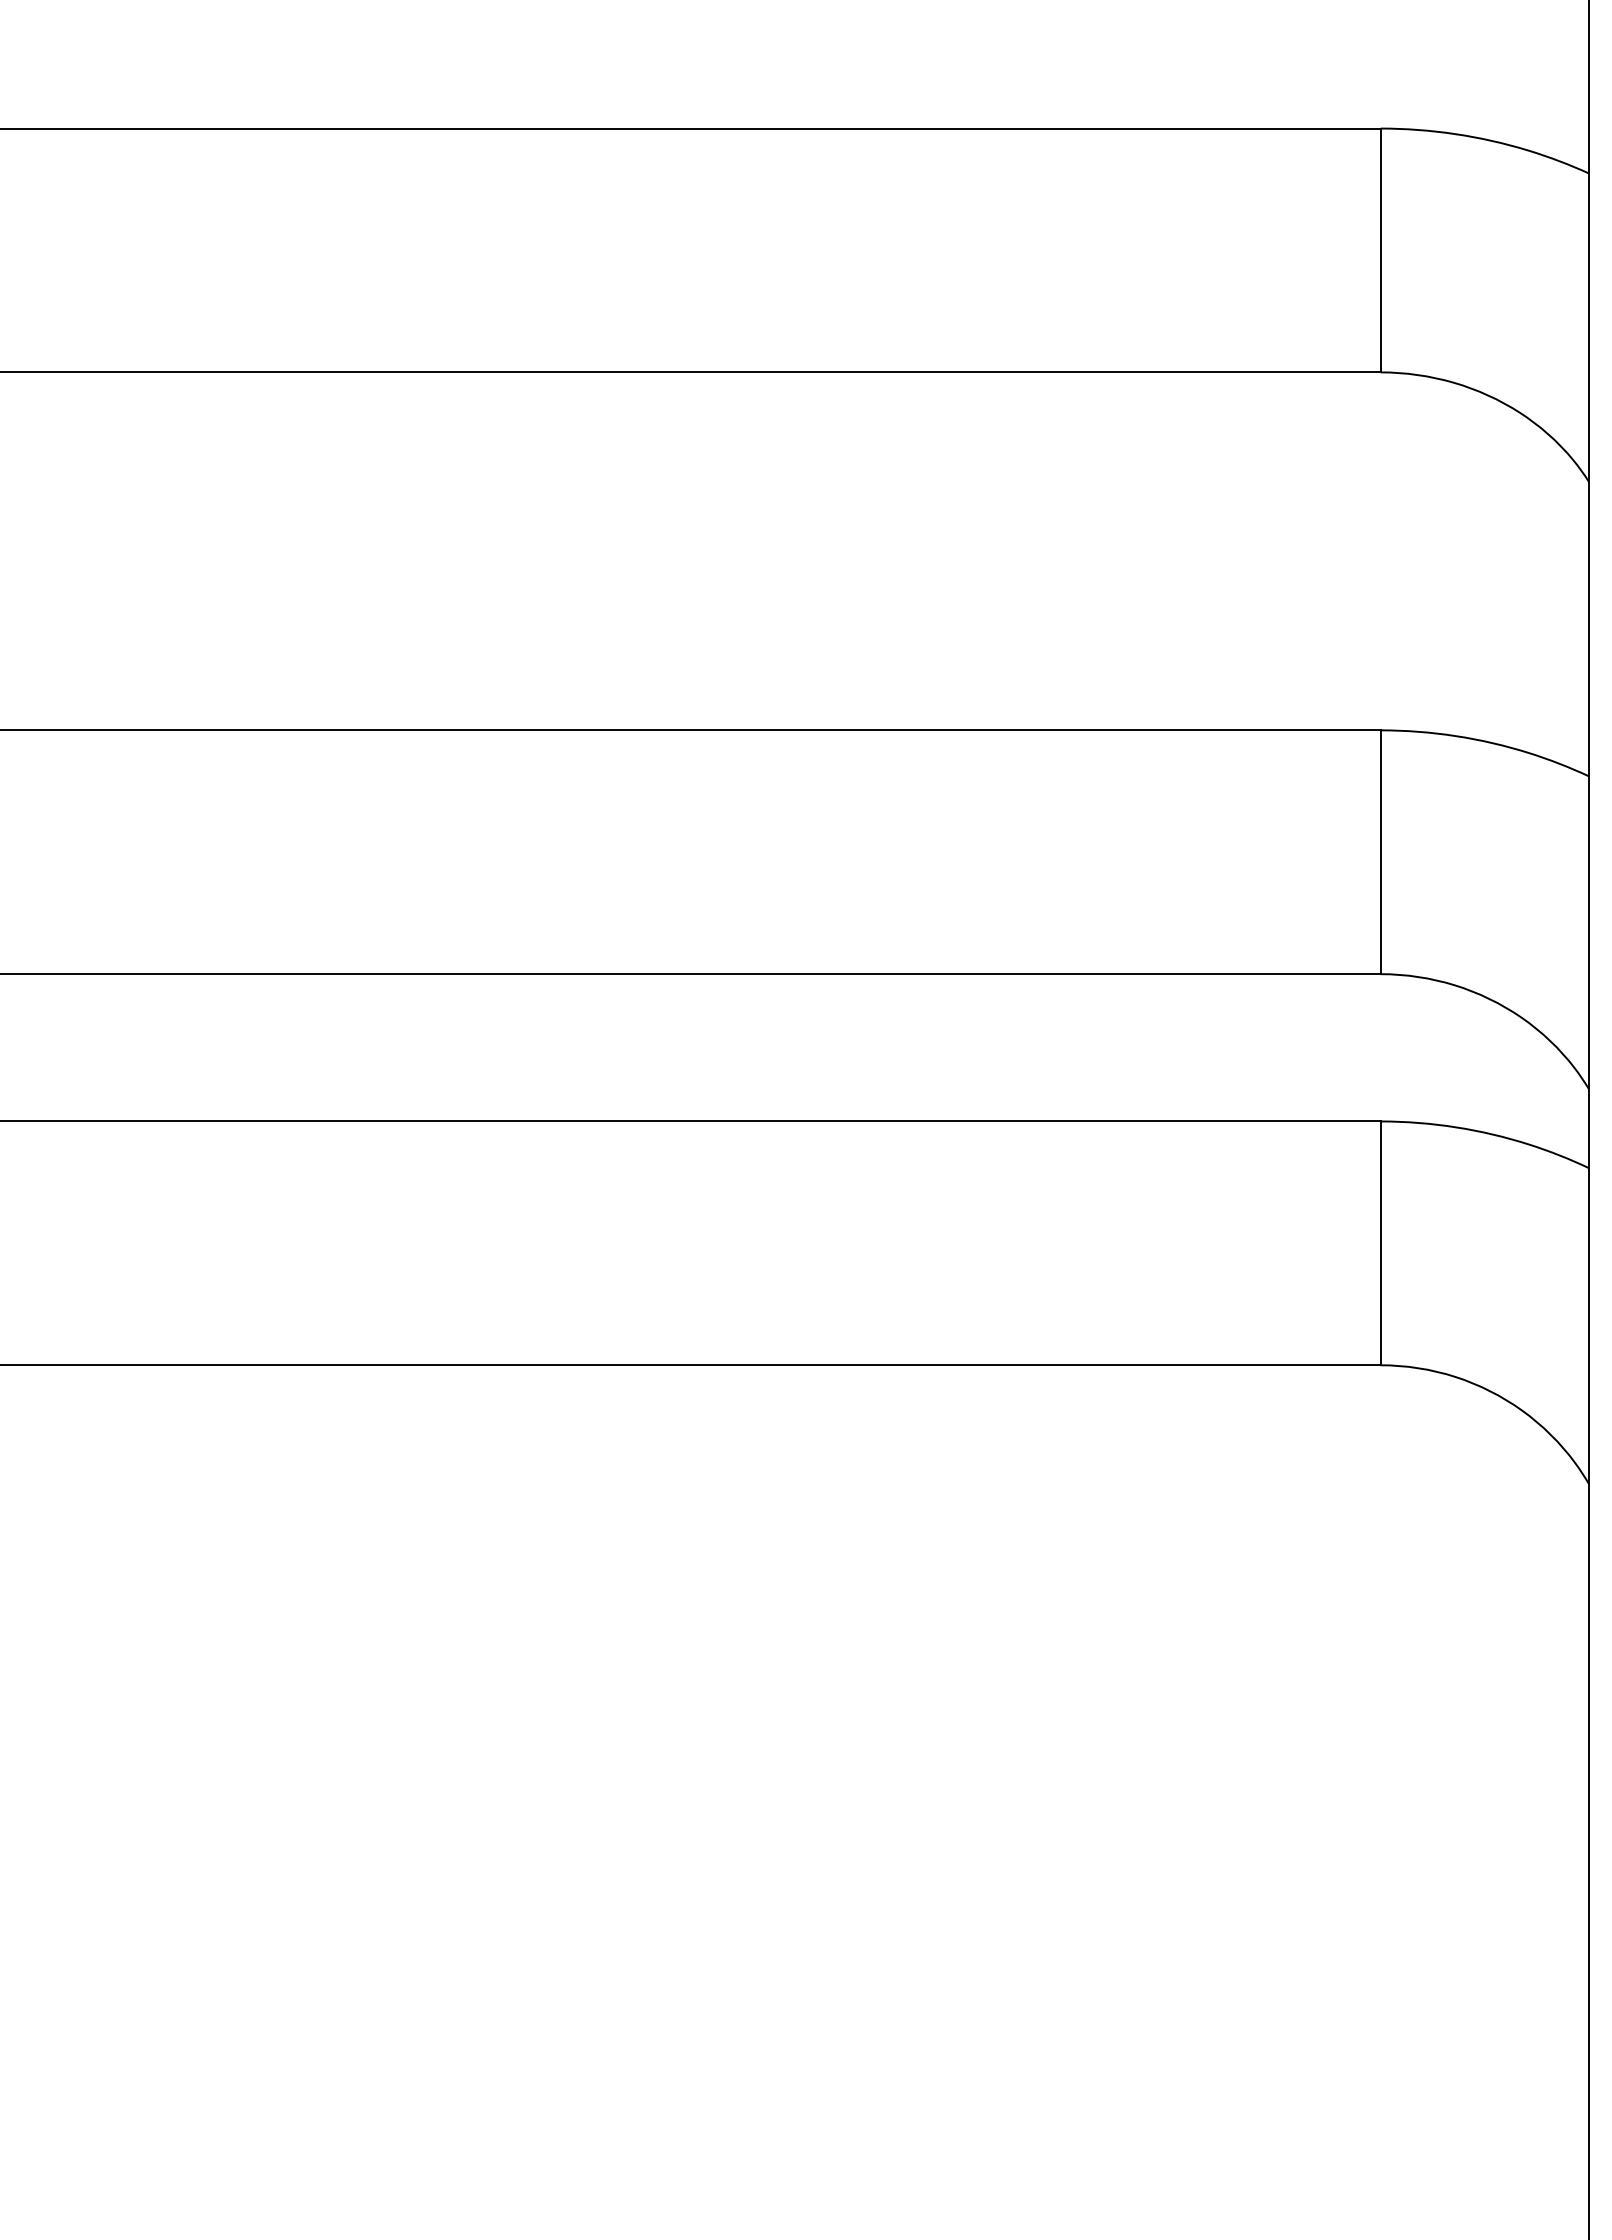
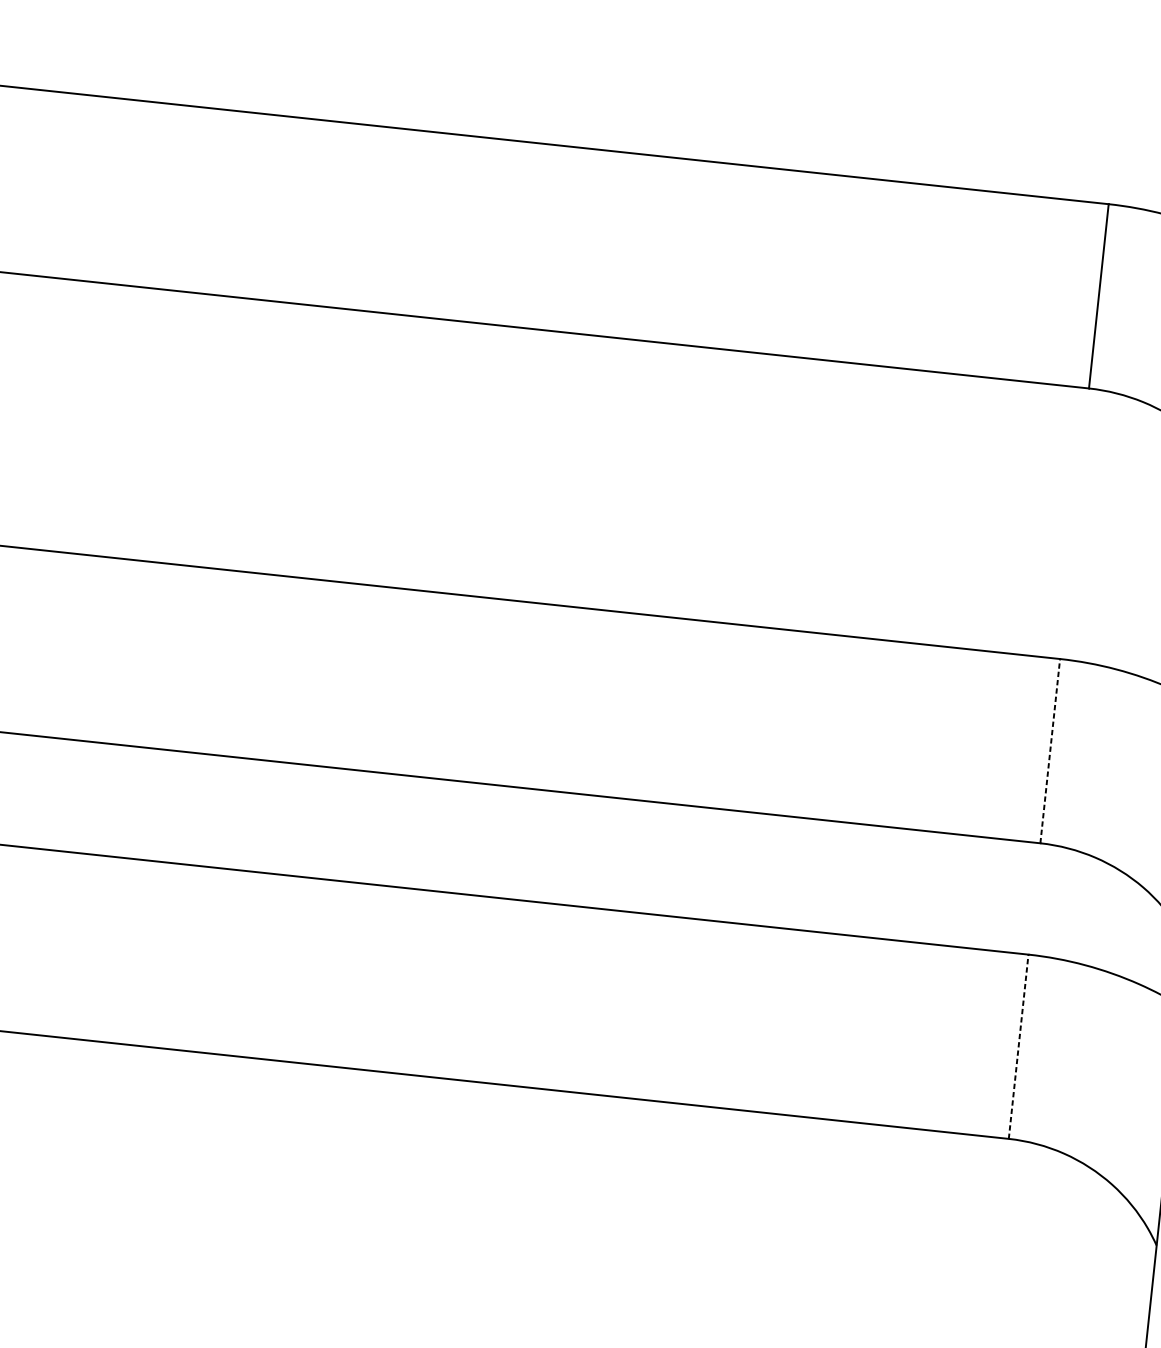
line: (1380, 852) -> (1050, 751), solid -> dashed
line: (1380, 1243) -> (1018, 1046), solid -> dashed

